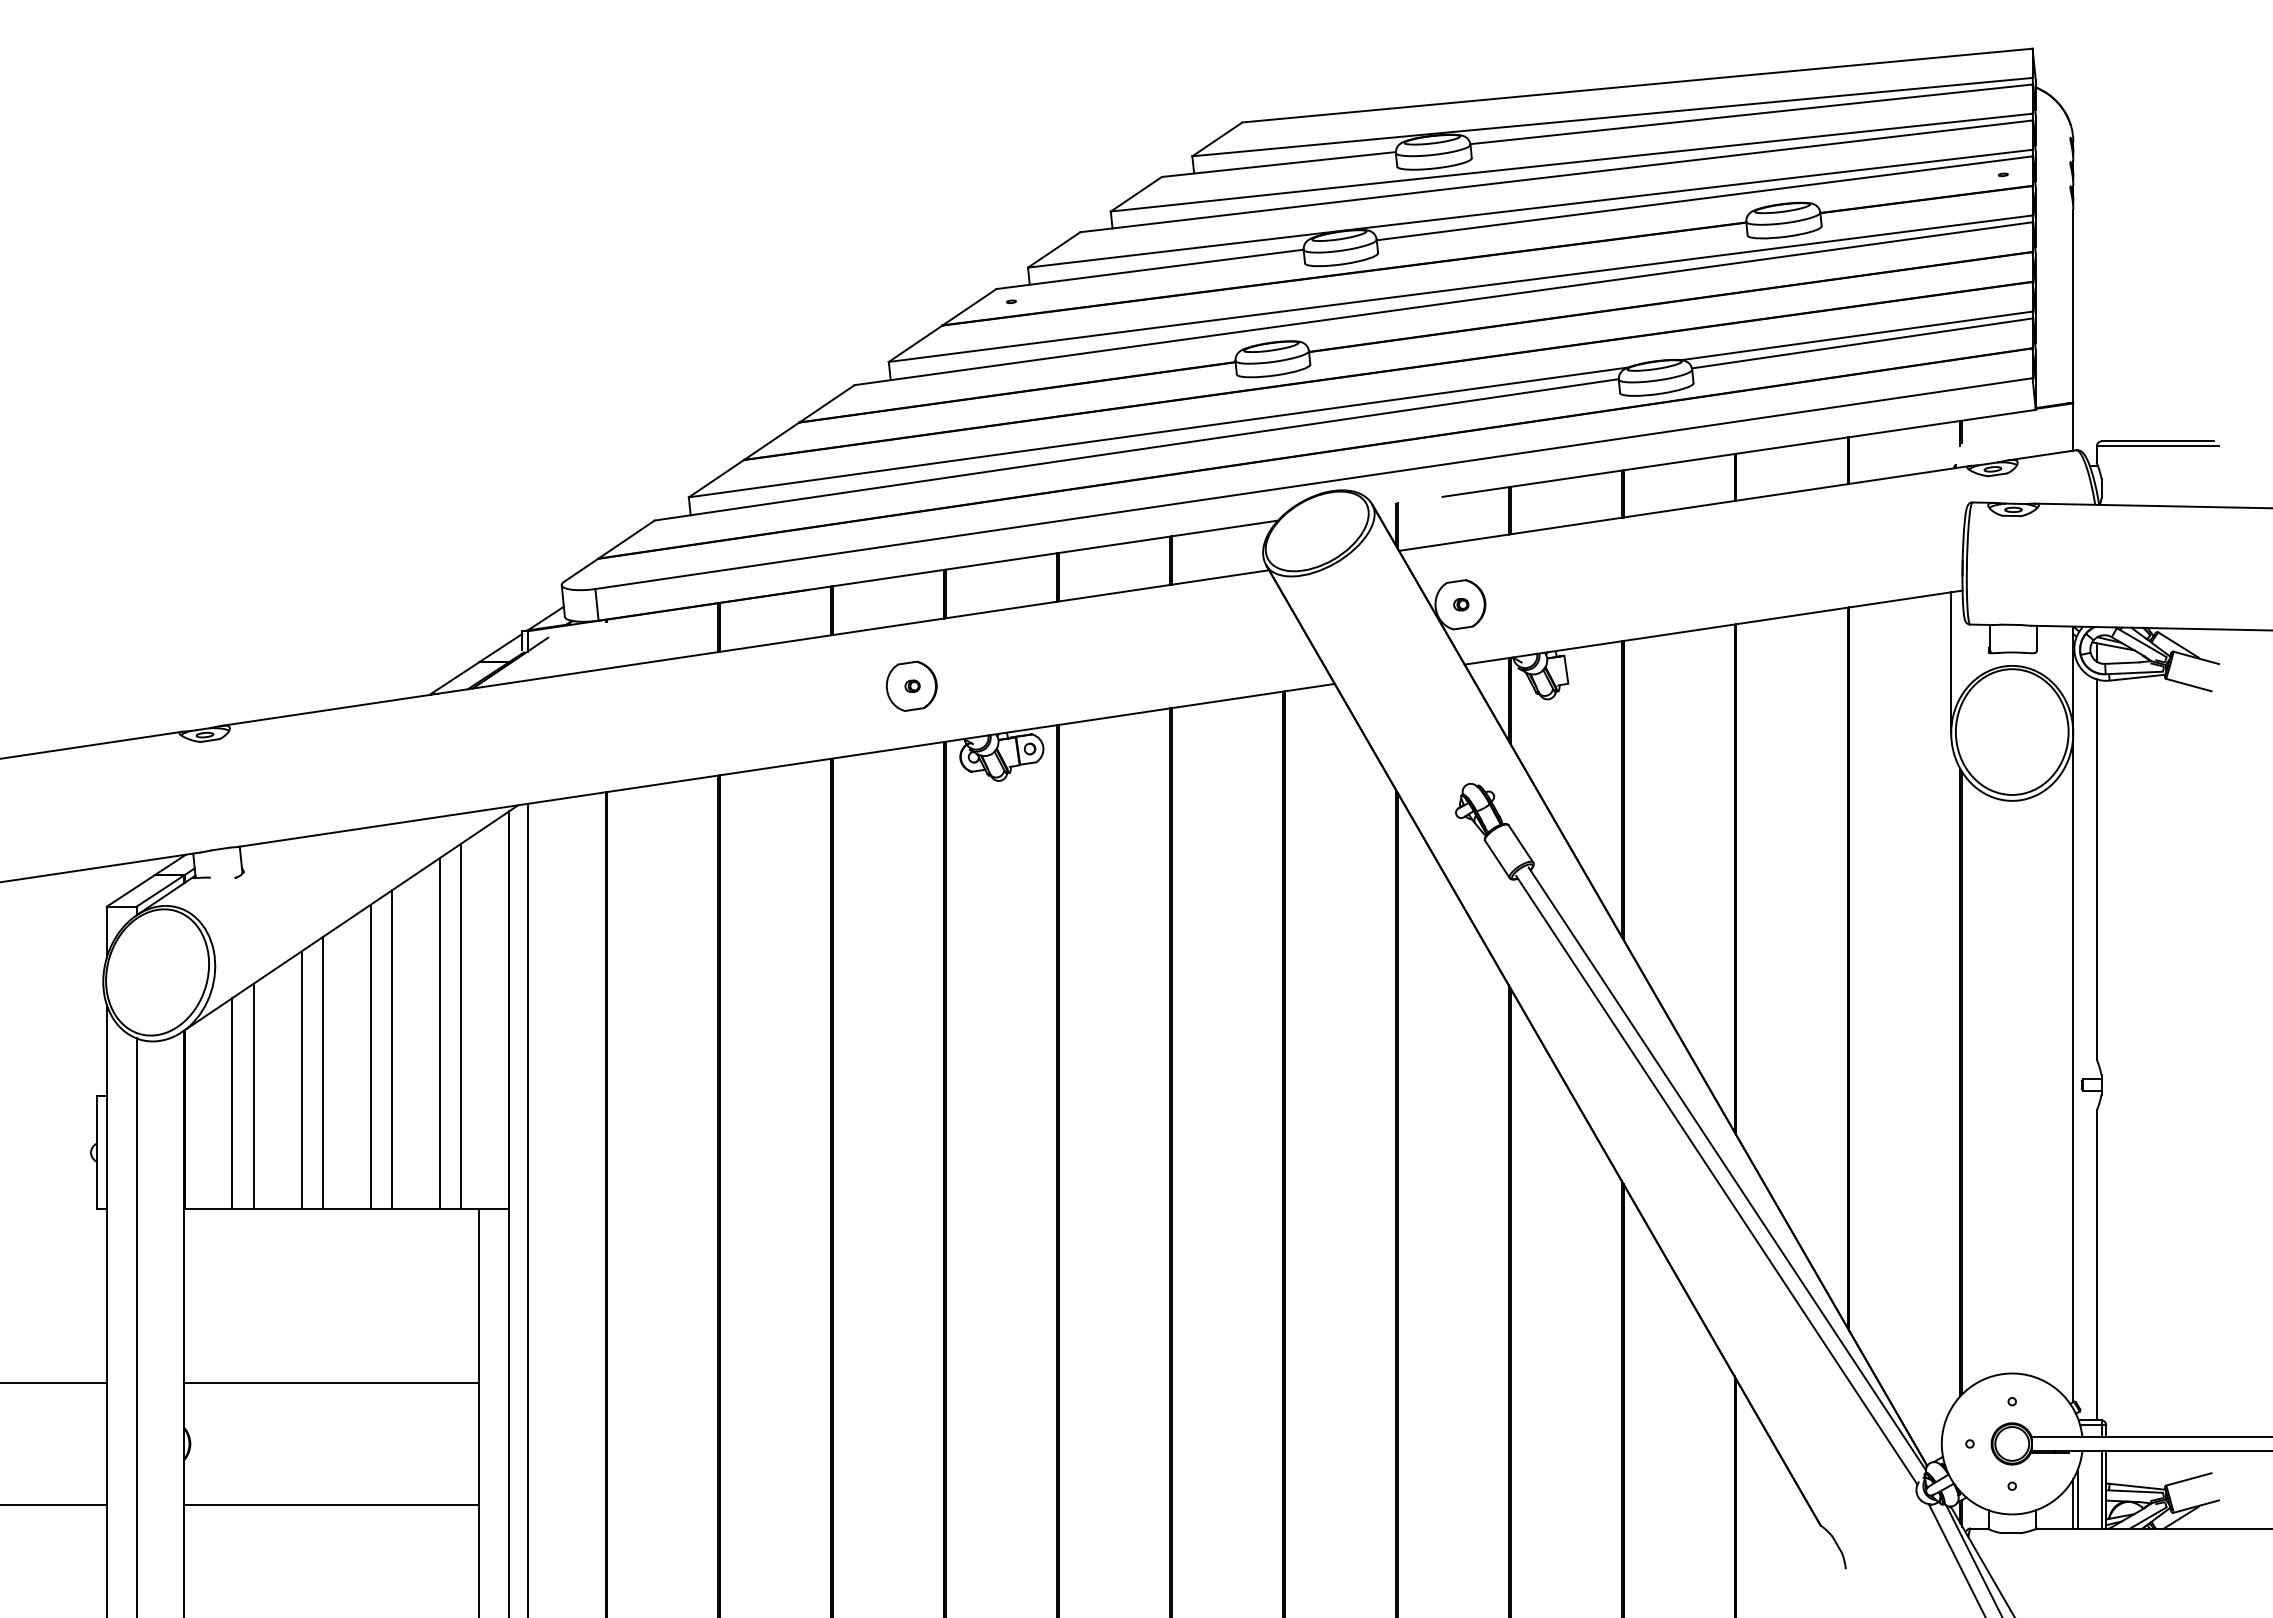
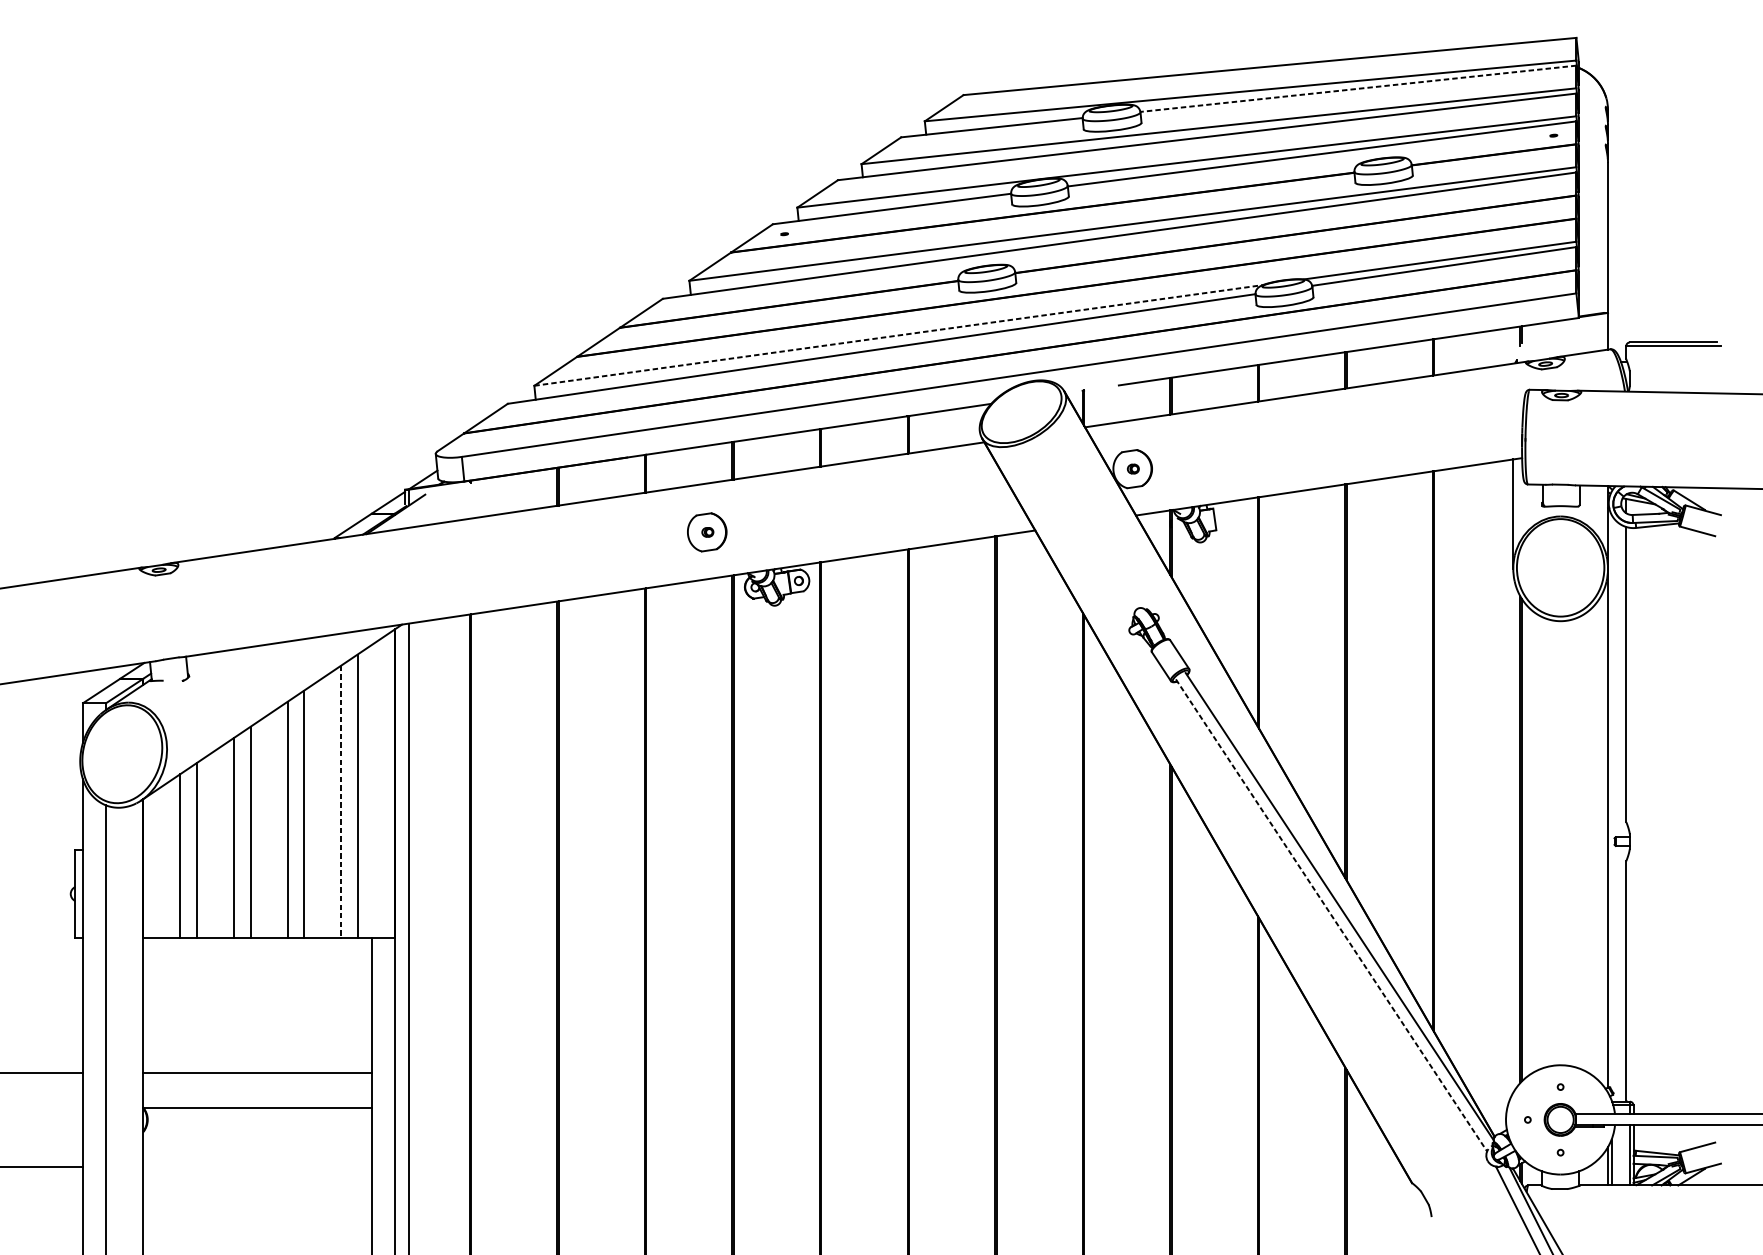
line: (1751, 114) -> (1358, 88), solid -> dashed
line: (1159, 432) -> (899, 335), solid -> dashed
line: (439, 1034) -> (340, 802), solid -> dashed
line: (1716, 1180) -> (1331, 915), solid -> dashed
line: (331, 1504) -> (257, 1107), moved

